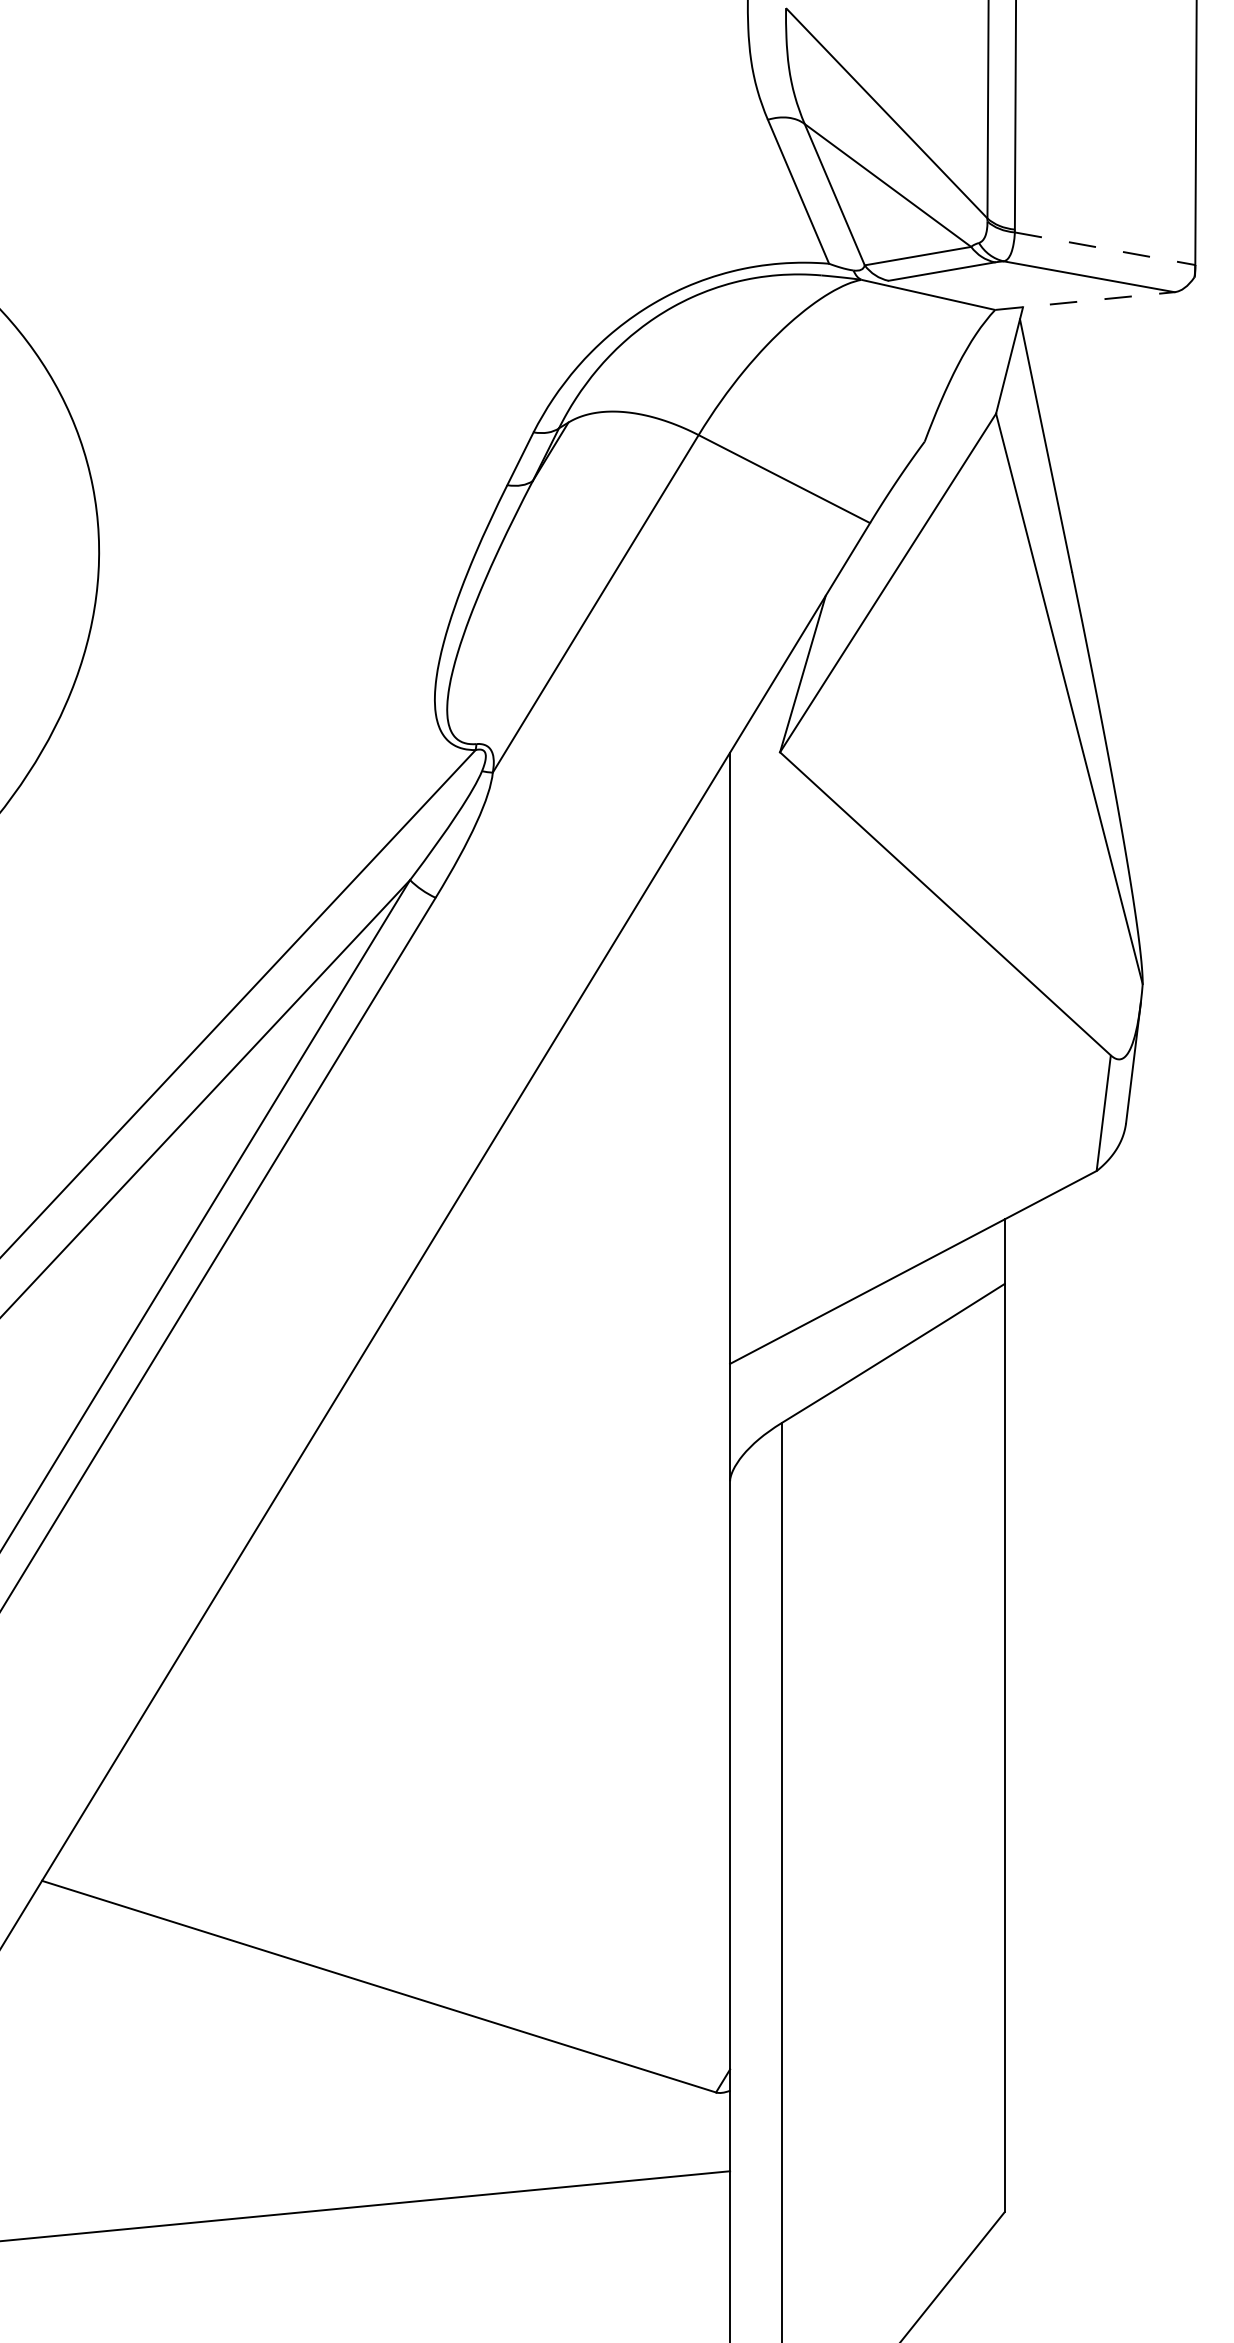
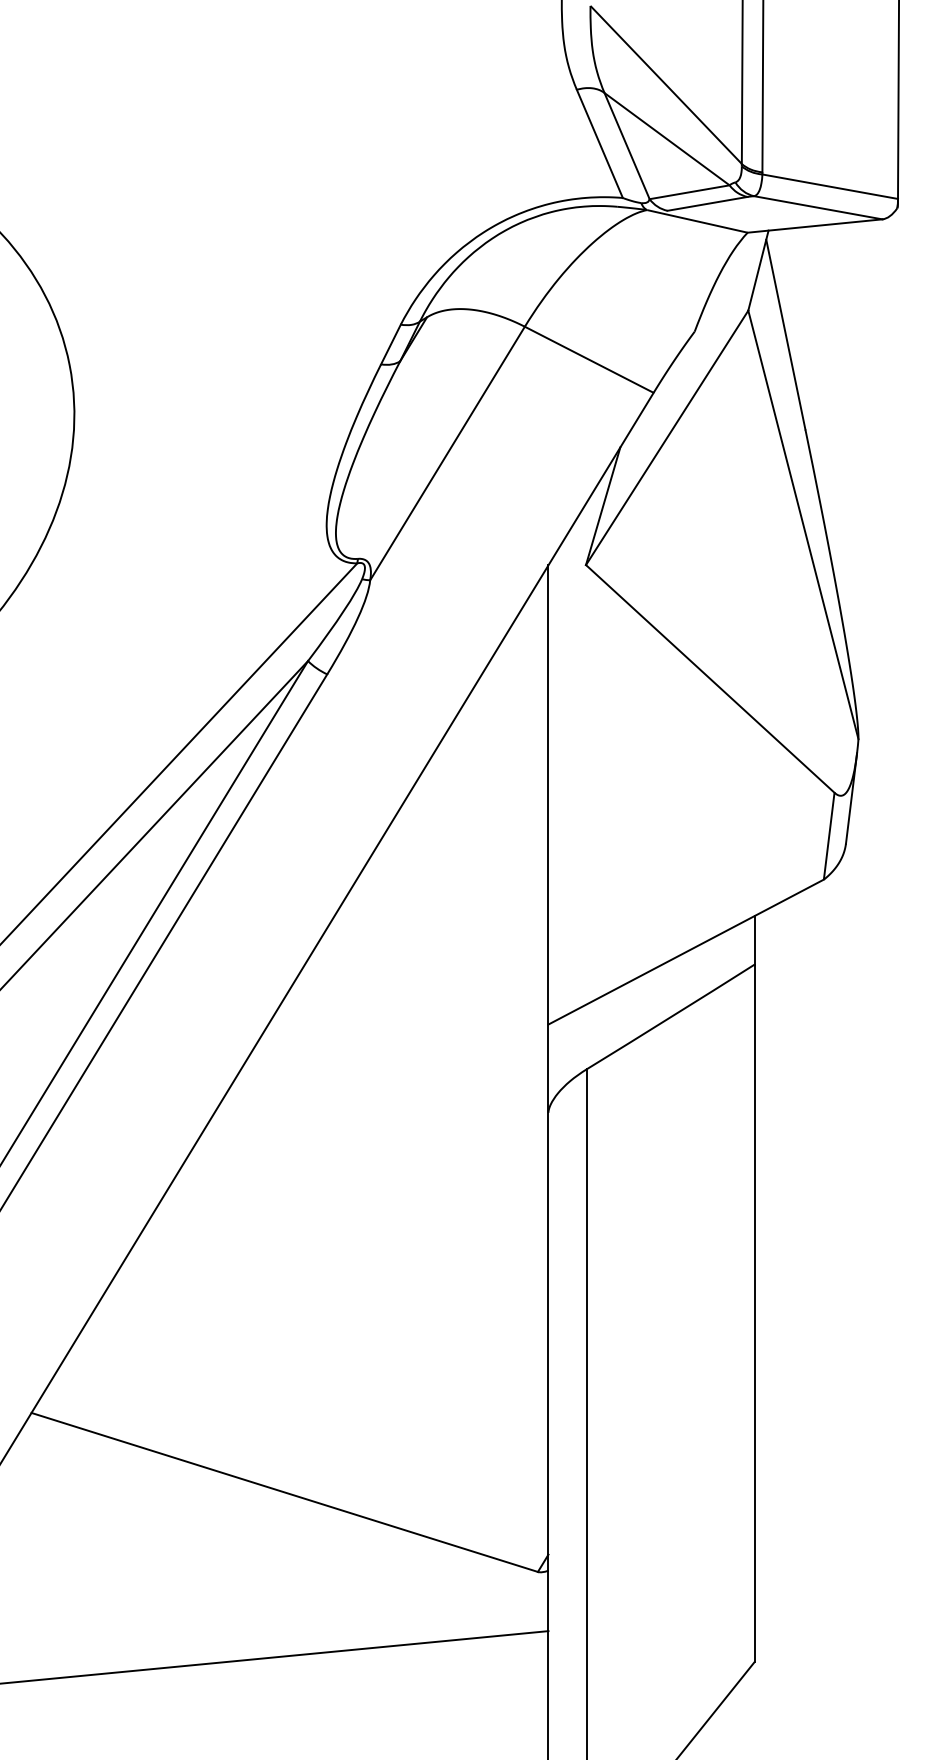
line: (1105, 248) -> (830, 186), dashed -> solid
line: (1085, 301) -> (815, 226), dashed -> solid

